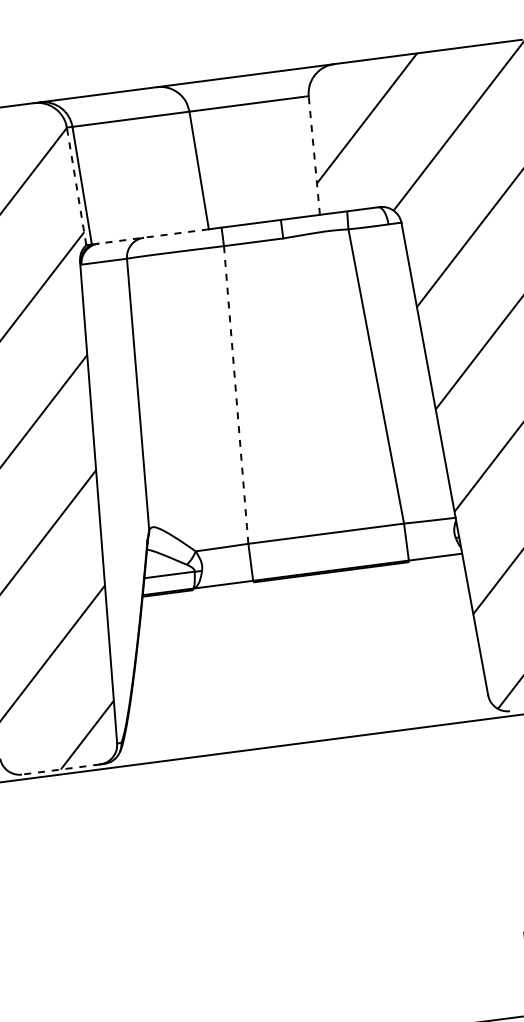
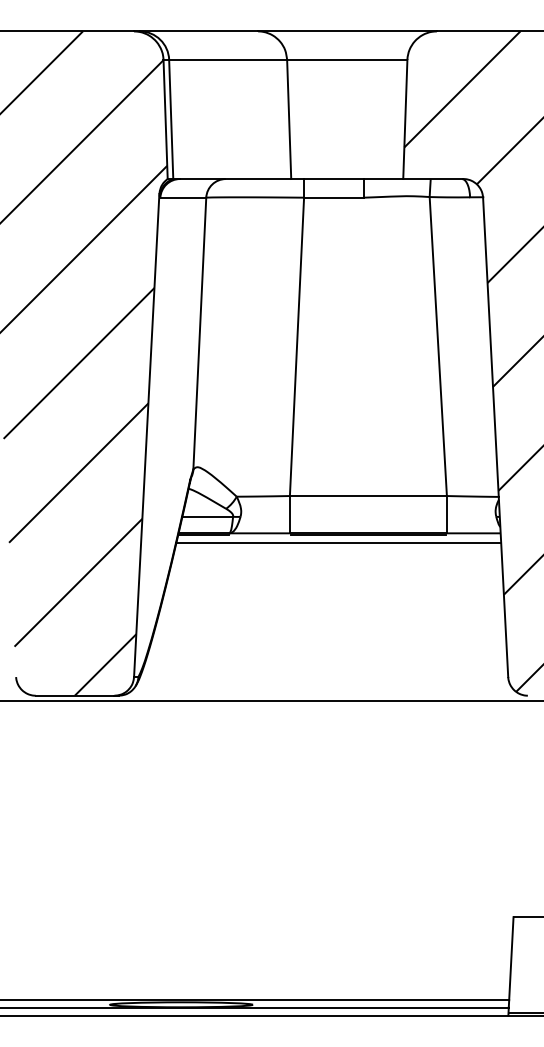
line: (314, 155) -> (405, 119), dashed -> solid
line: (76, 186) -> (165, 119), dashed -> solid
line: (153, 236) -> (235, 179), dashed -> solid
line: (235, 396) -> (296, 348), dashed -> solid
line: (302, 584) -> (338, 543), added
line: (60, 769) -> (74, 695), dashed -> solid

